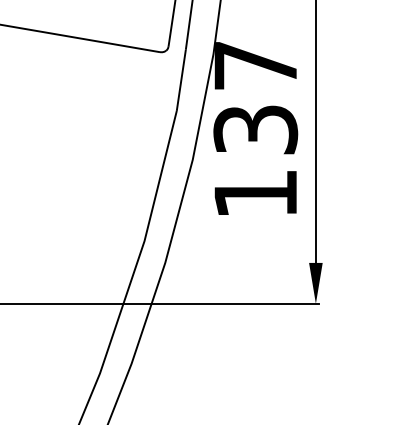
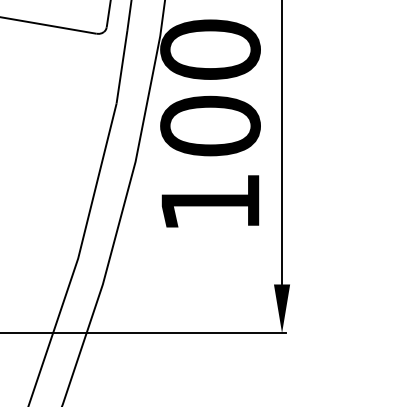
text: (255, 97) -> (210, 87), 137 -> 100

